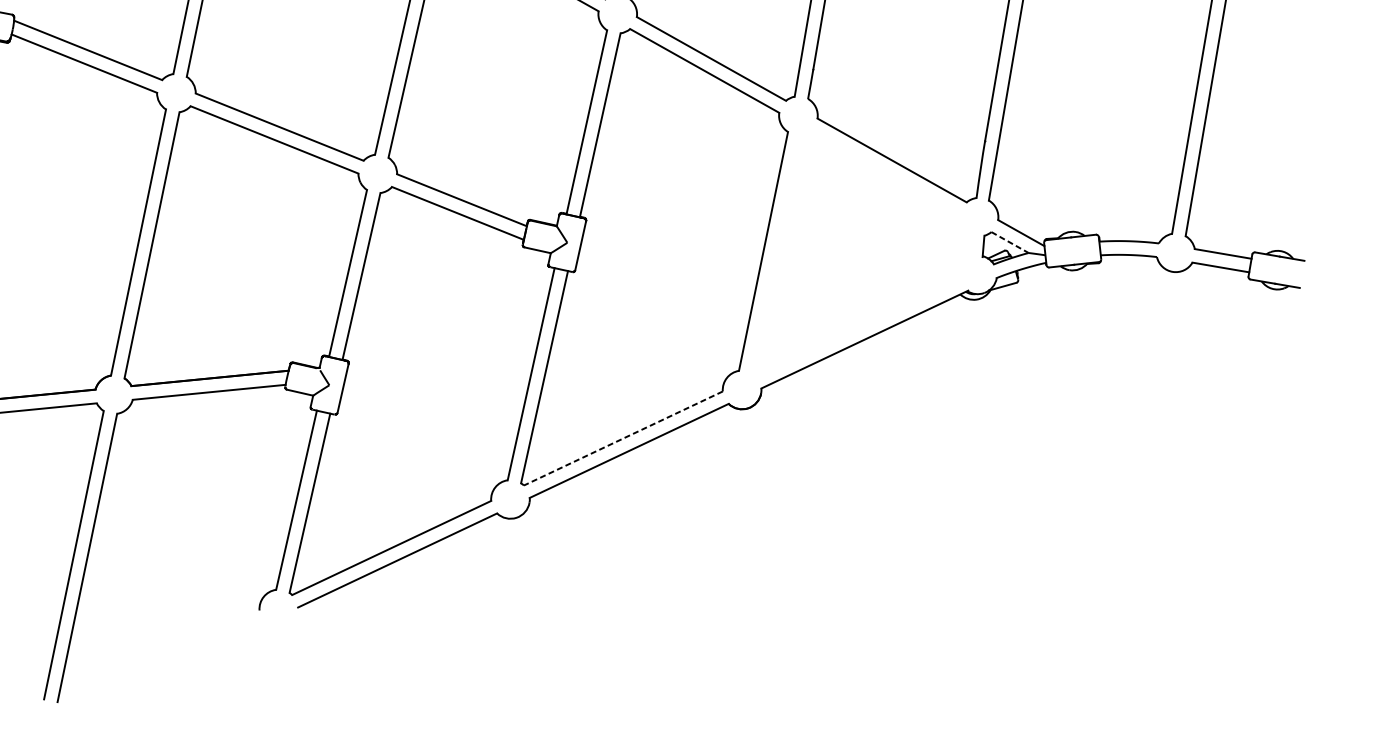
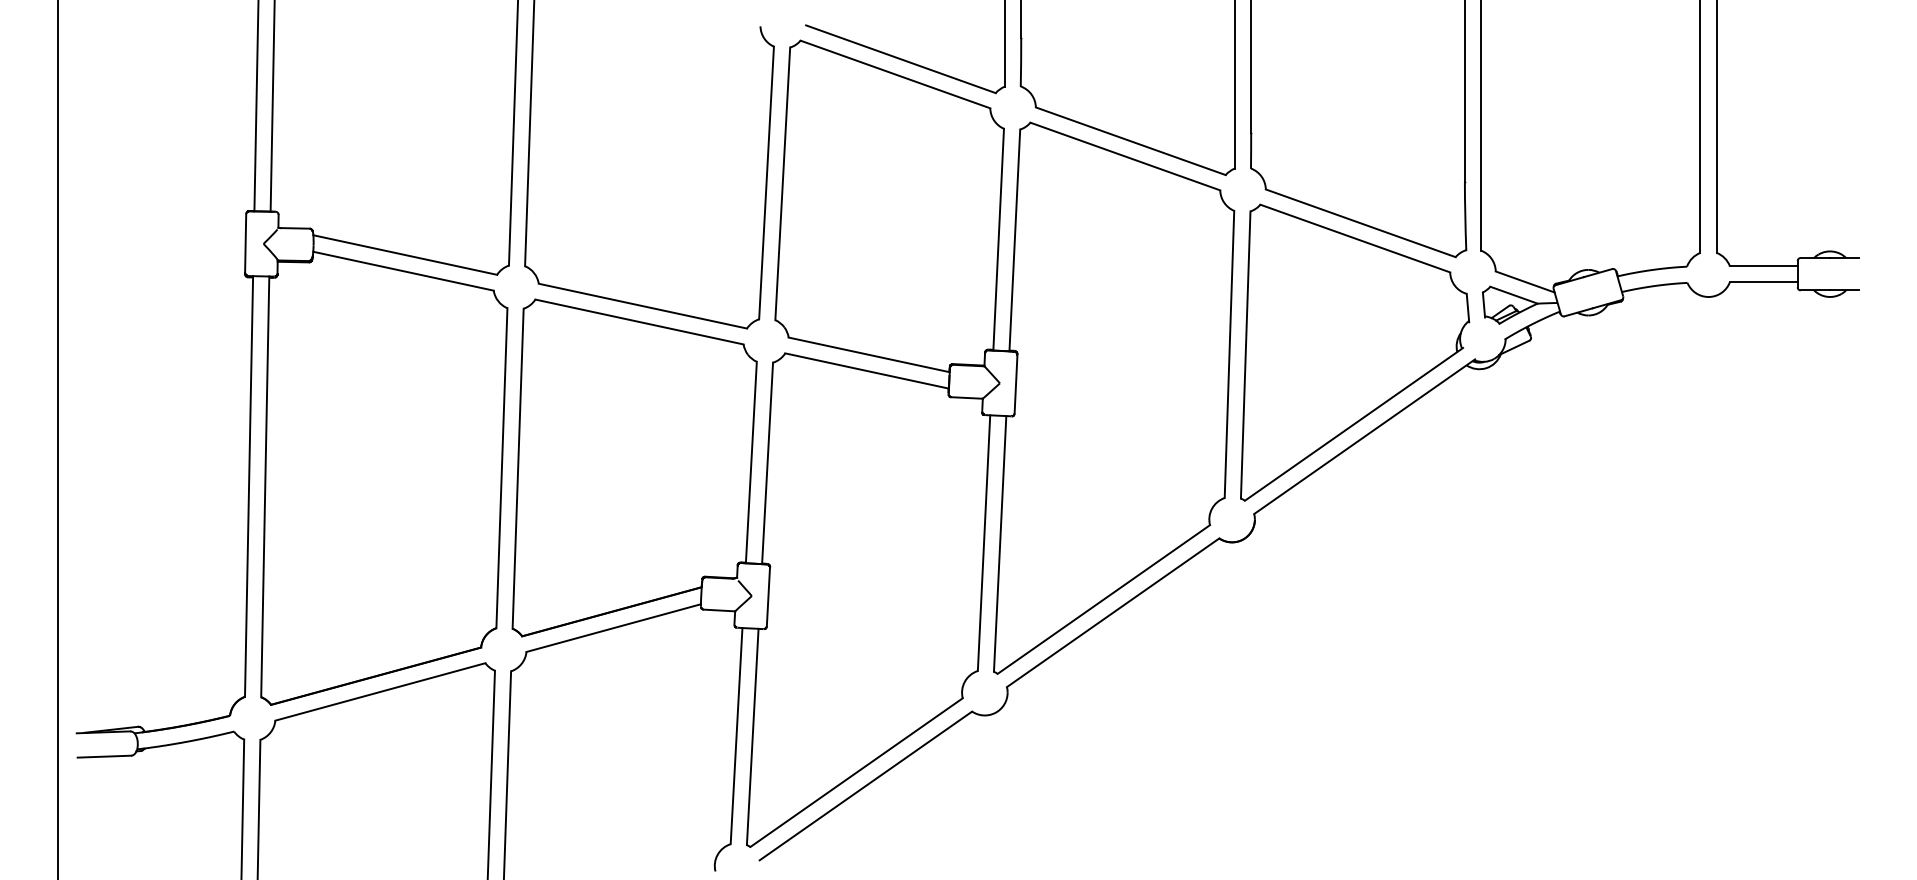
line: (1010, 242) -> (1514, 295), dashed -> solid
part: (869, 267) -> (1355, 352), added
line: (623, 438) -> (1103, 599), dashed -> solid

